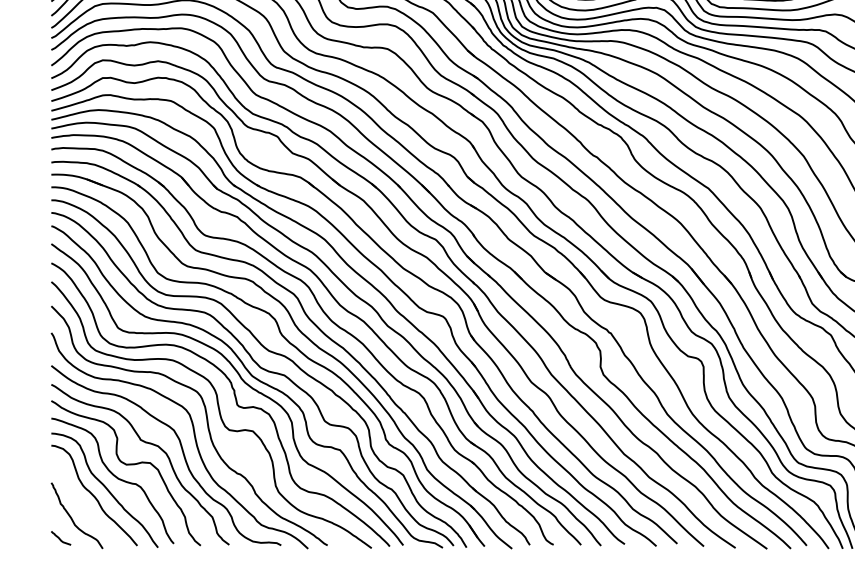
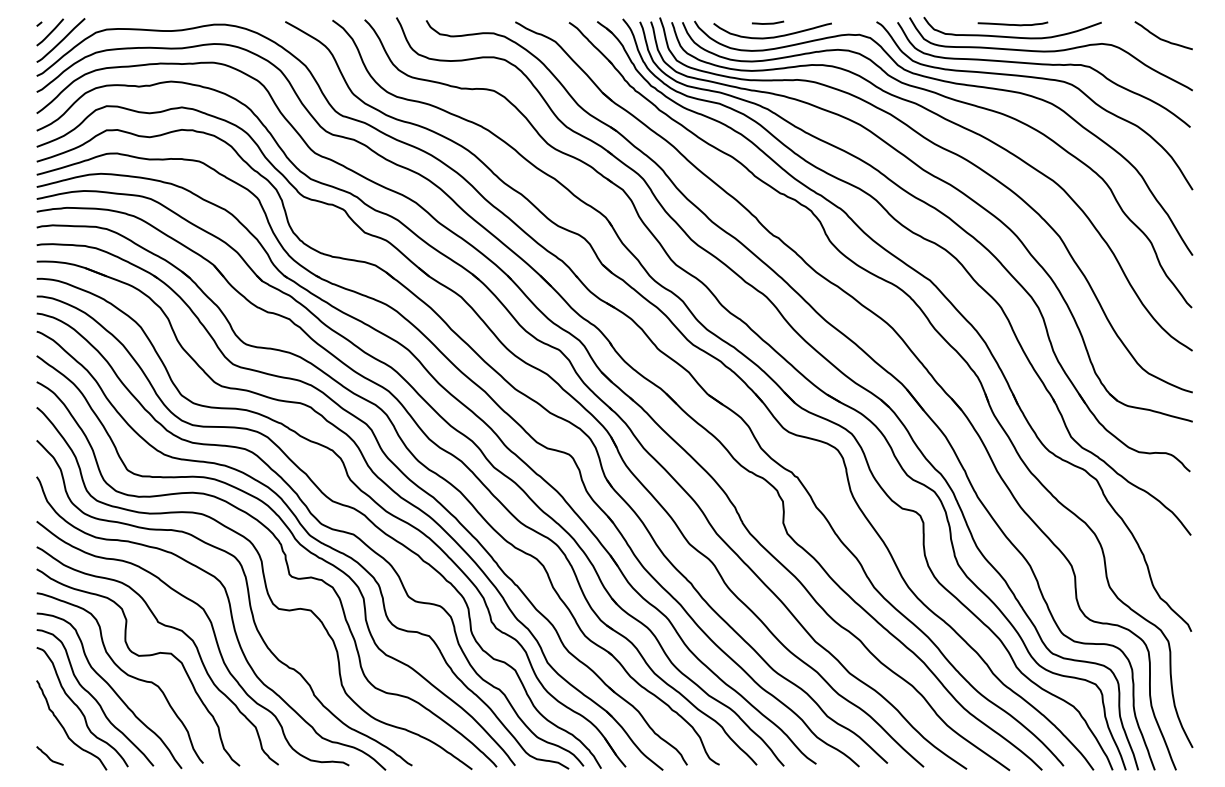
curve: (83, 503) -> (80, 708), added

